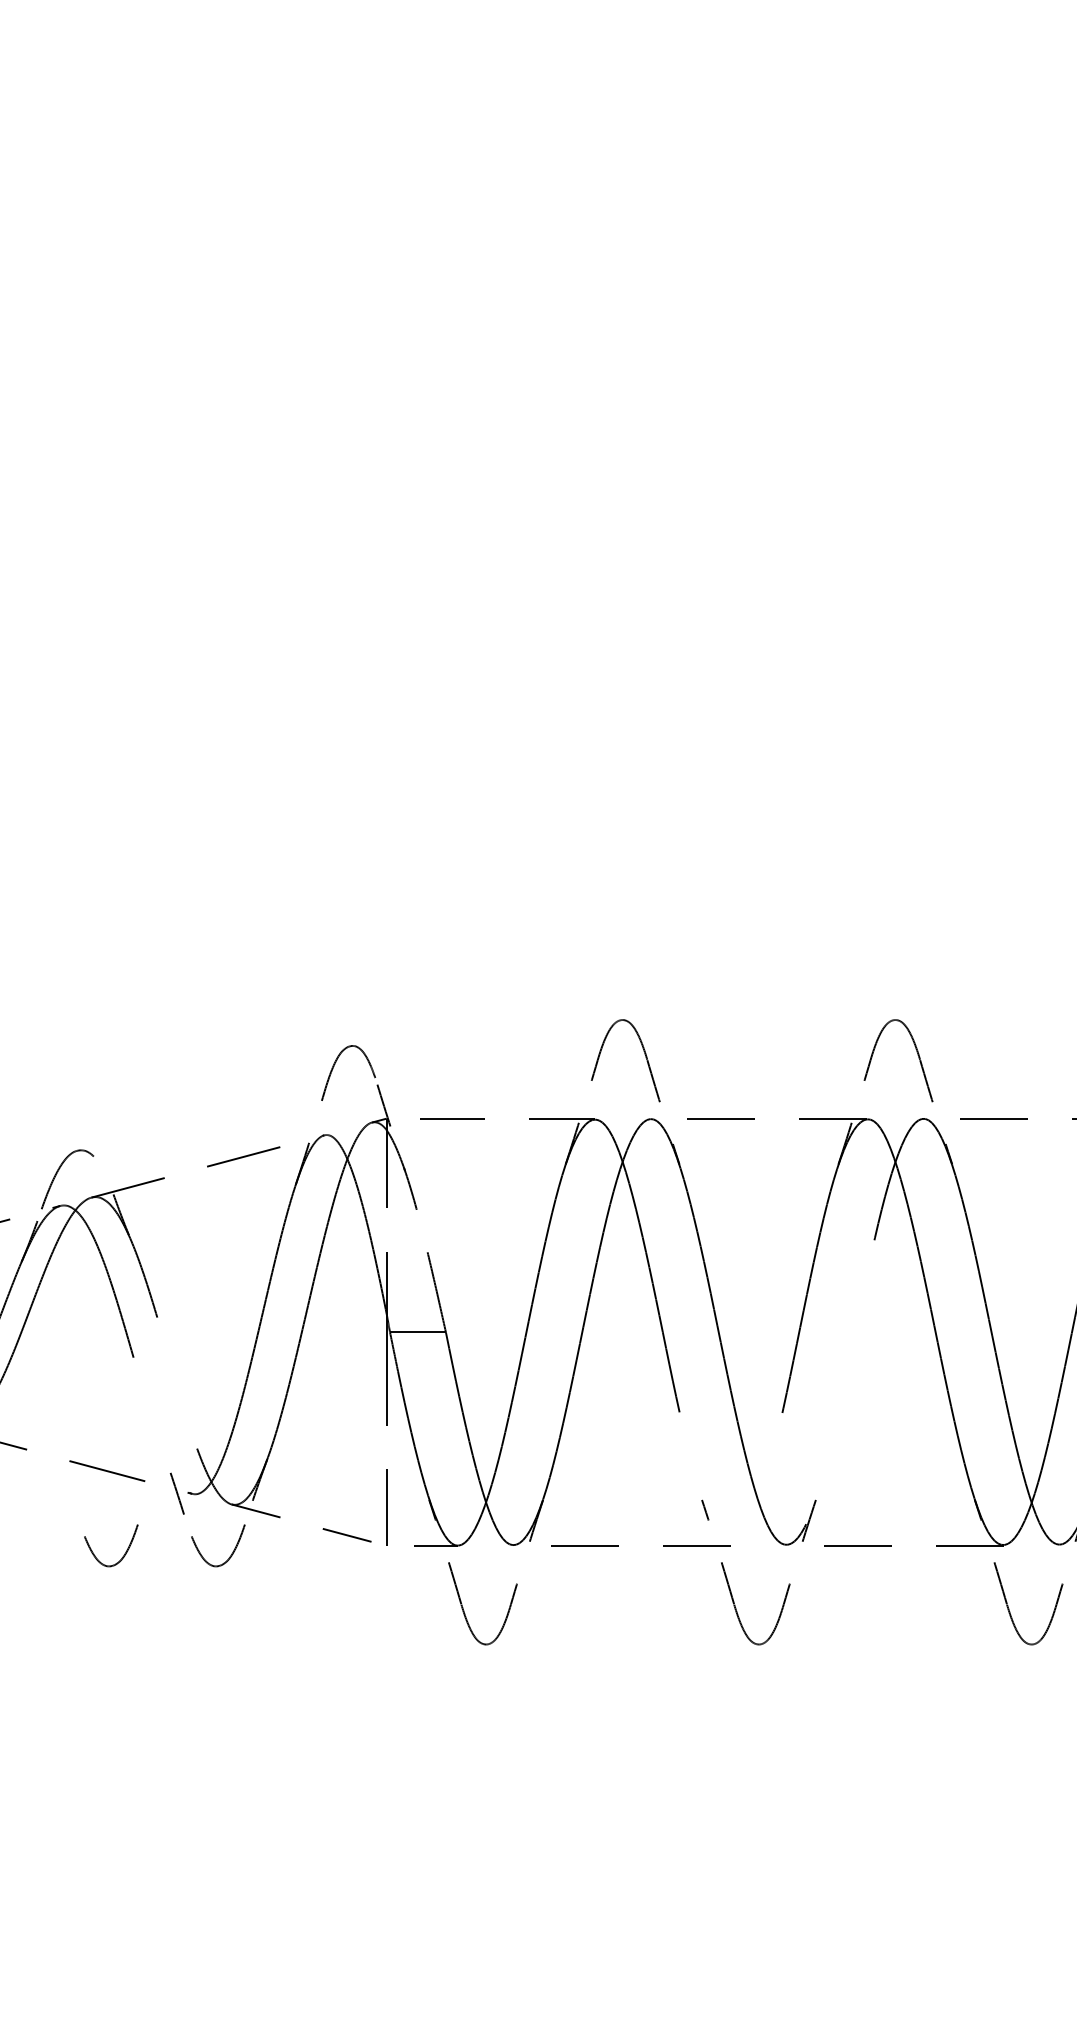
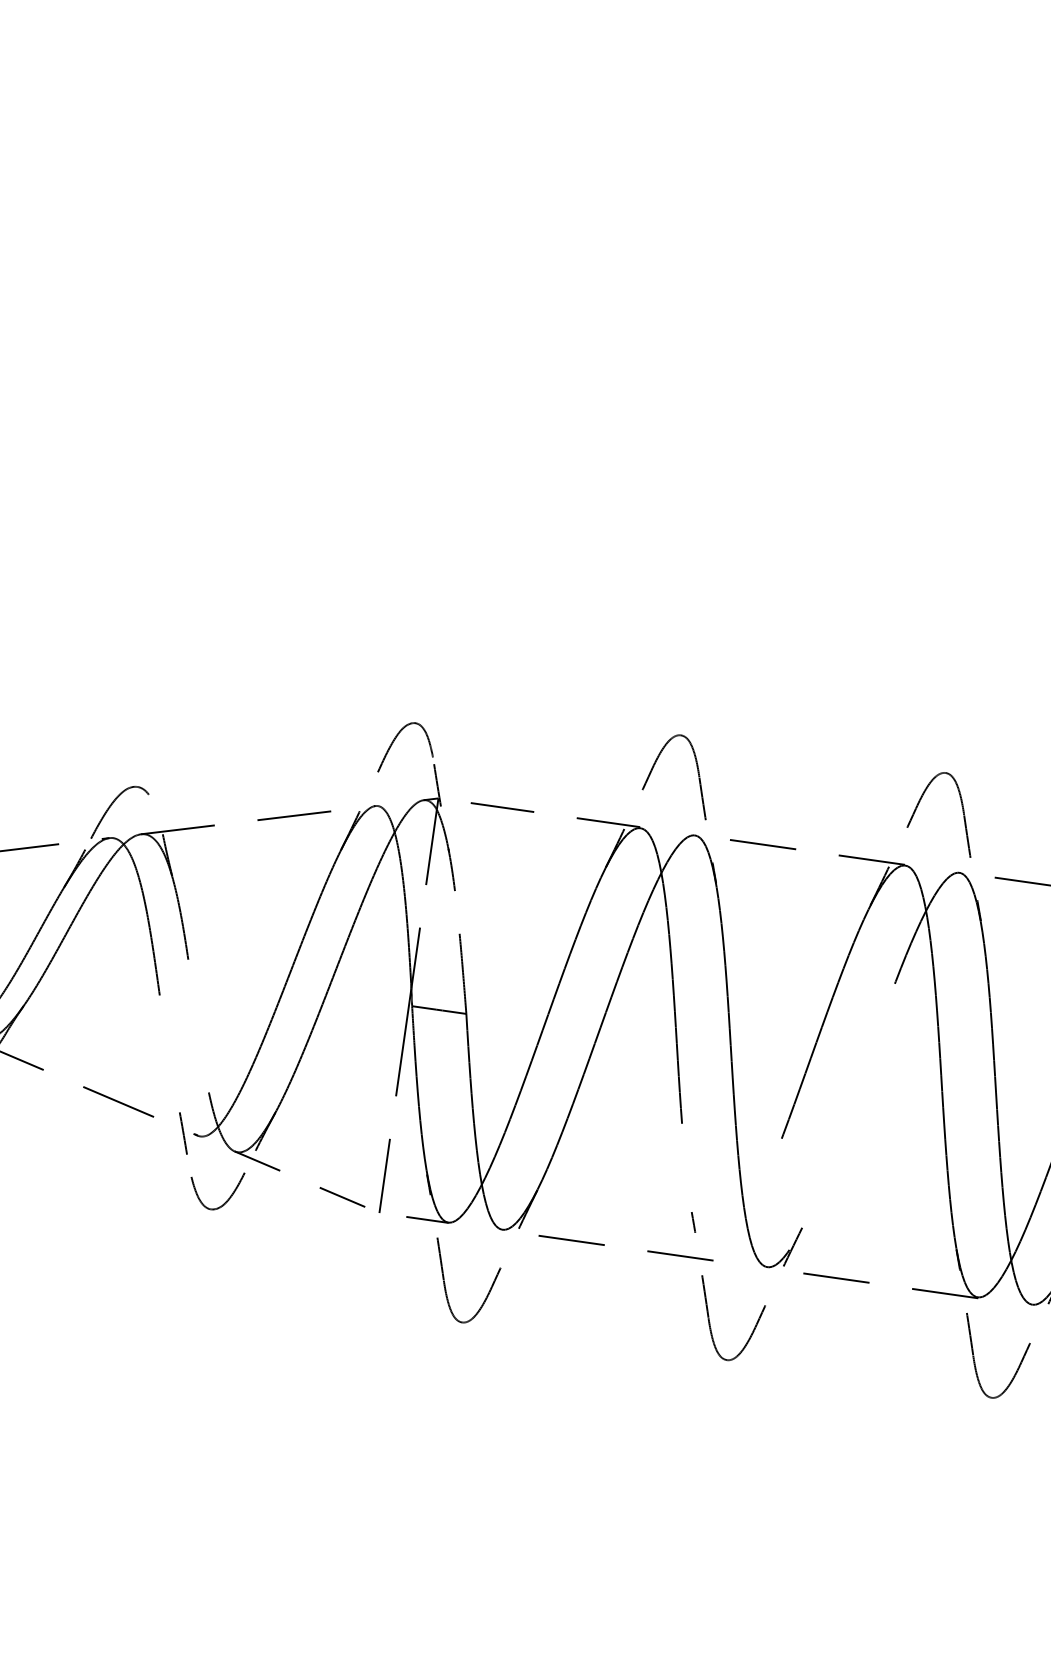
curve: (125, 1551) -> (125, 1182), removed

